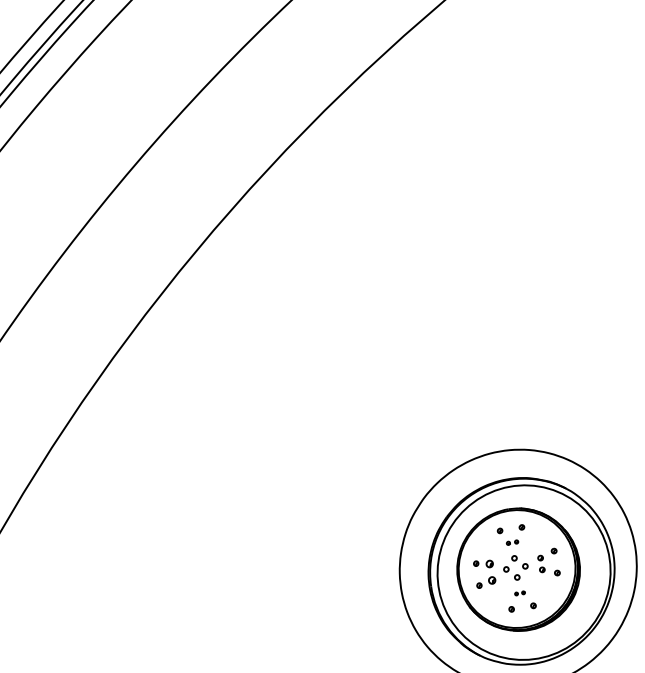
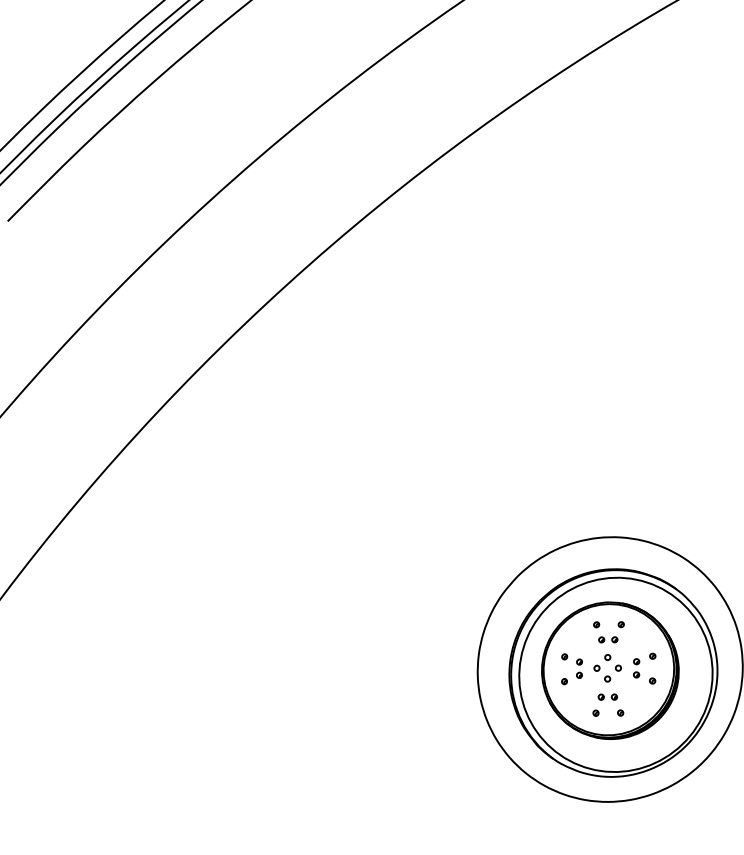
part: (512, 542) -> (608, 639), size x1.43
part: (490, 571) -> (579, 668), size x0.71
part: (519, 592) -> (607, 696), size x1.67

